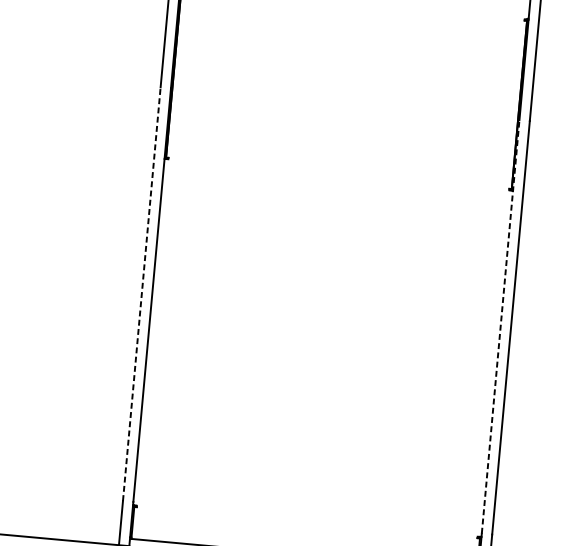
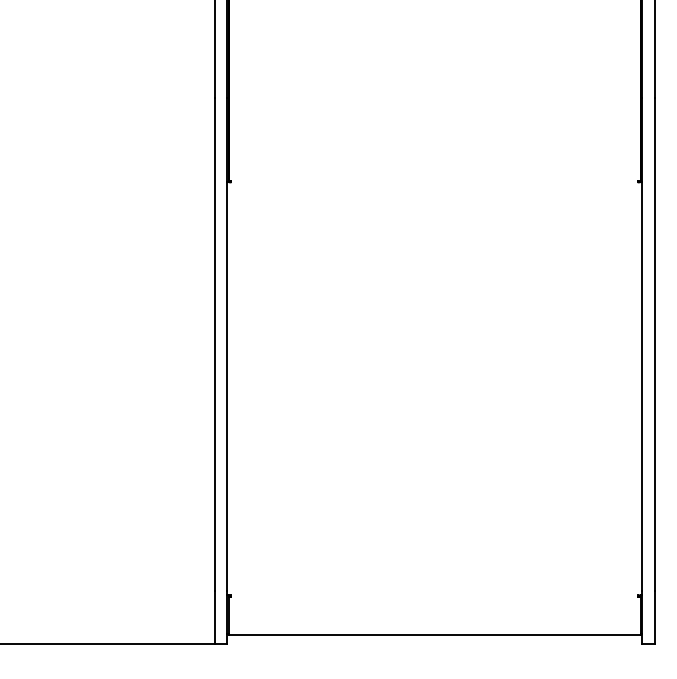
line: (141, 293) -> (214, 344), dashed -> solid
line: (500, 326) -> (642, 344), dashed -> solid

